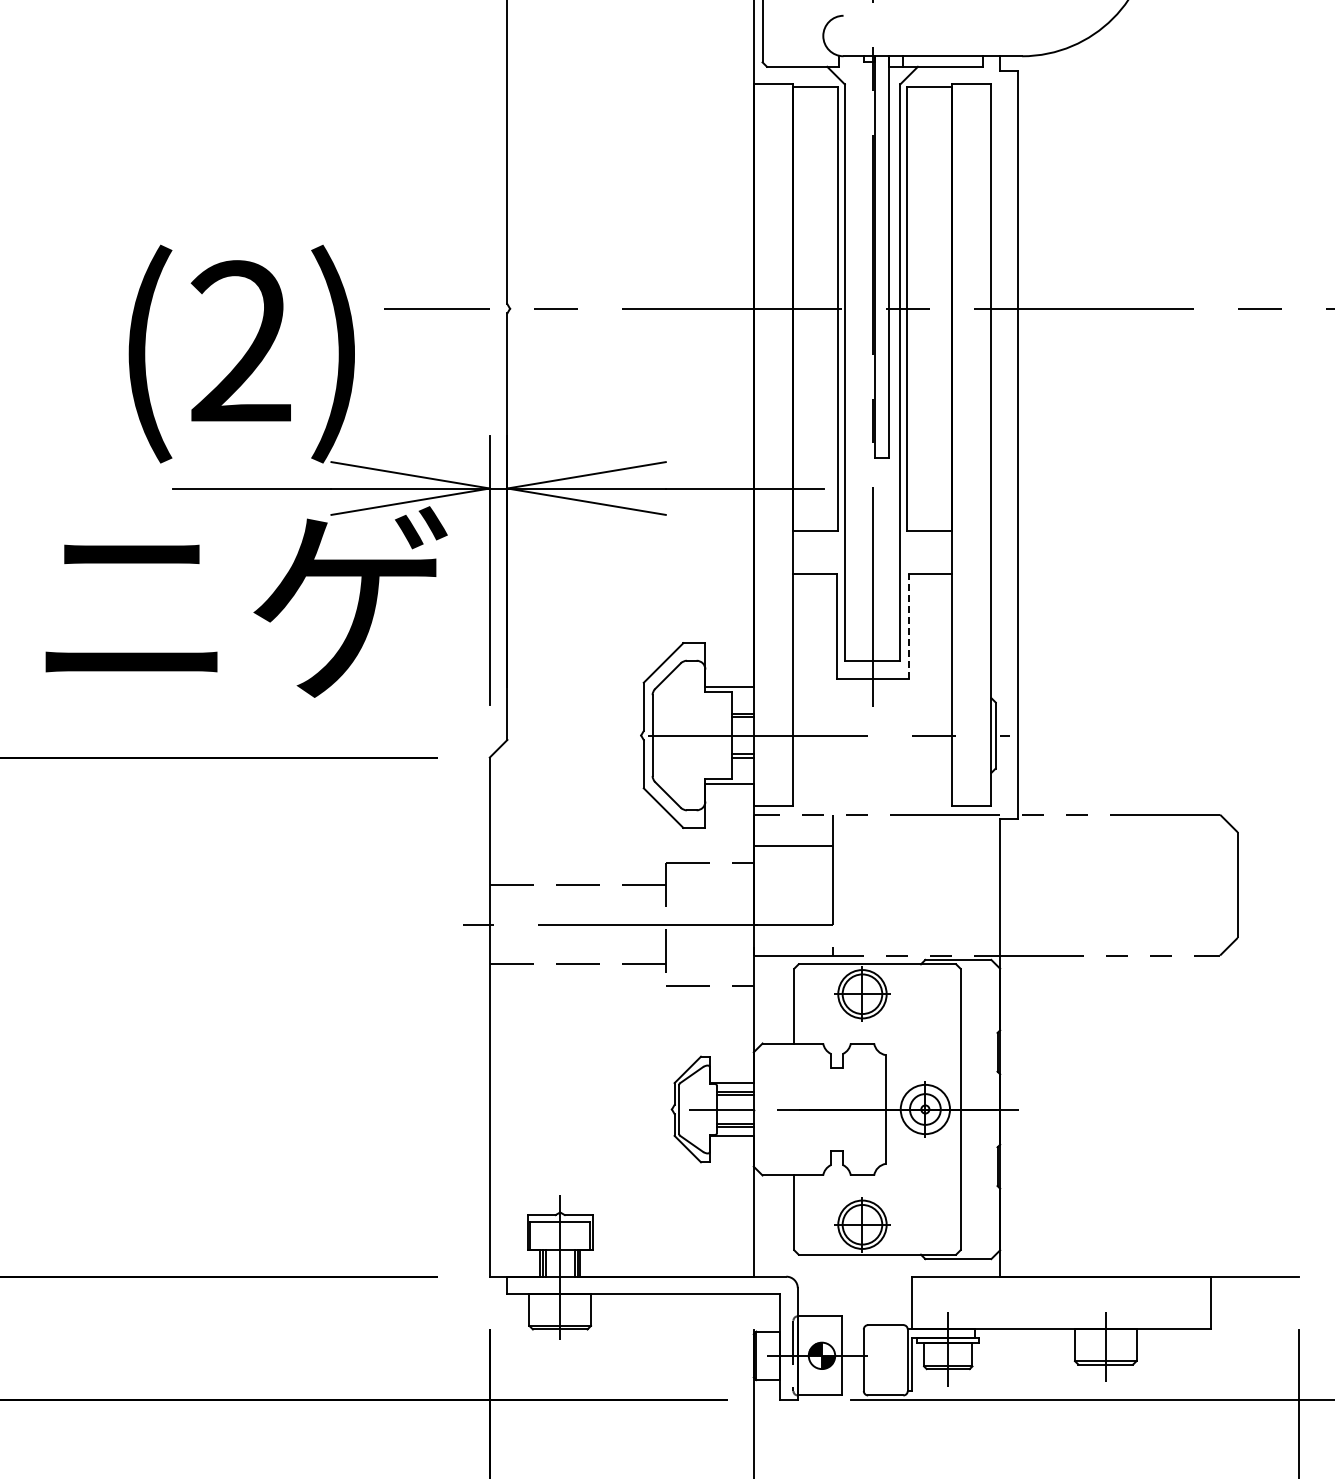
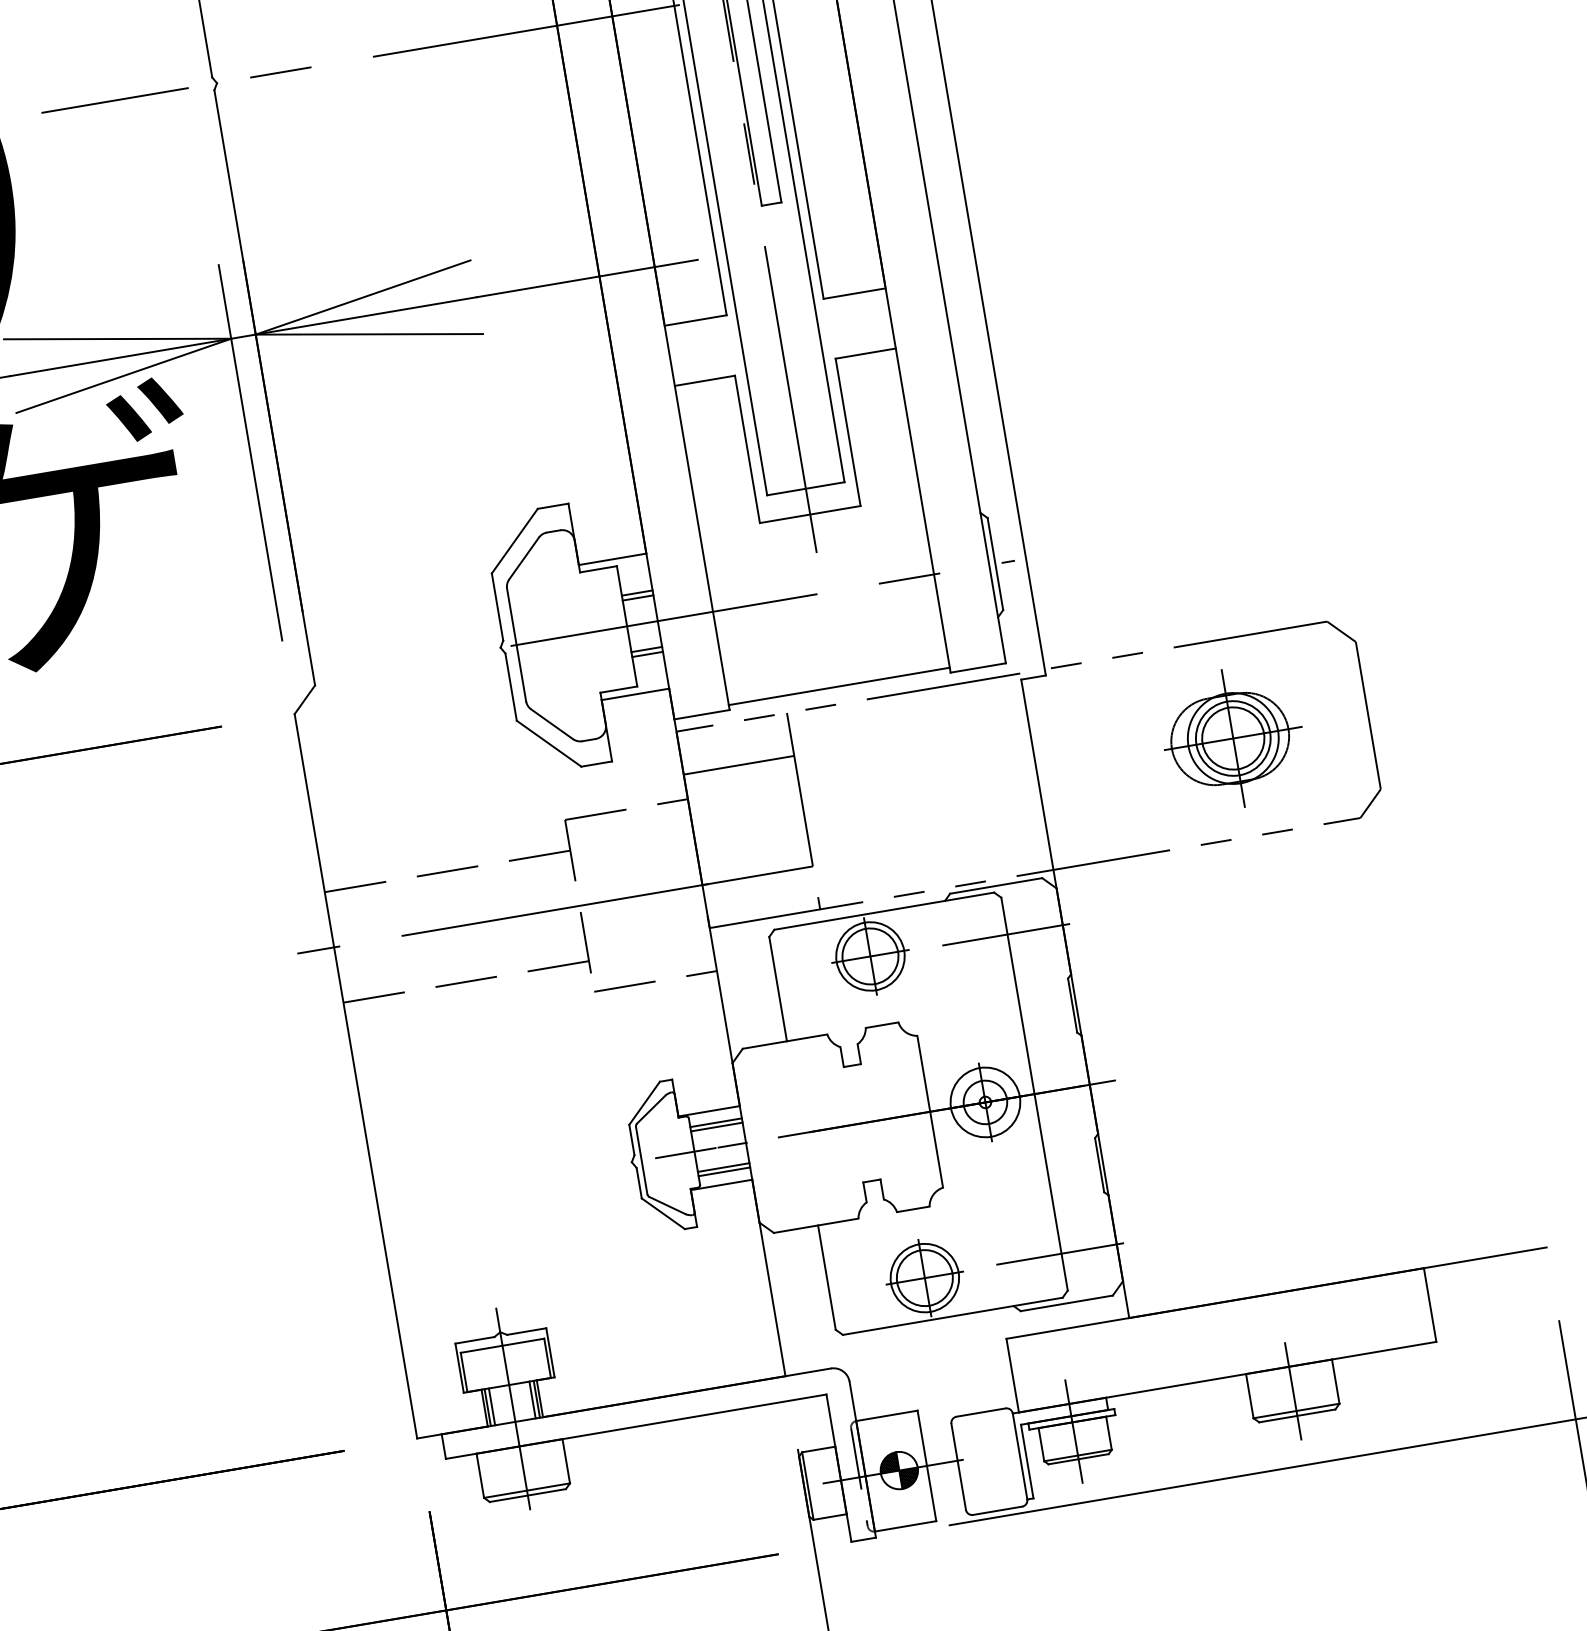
line: (908, 626) -> (847, 432), dashed -> solid
line: (872, 802) -> (839, 686), added
part: (1140, 884) -> (1232, 737), added
line: (959, 995) -> (1006, 935), added
line: (959, 1223) -> (1059, 1253), added

